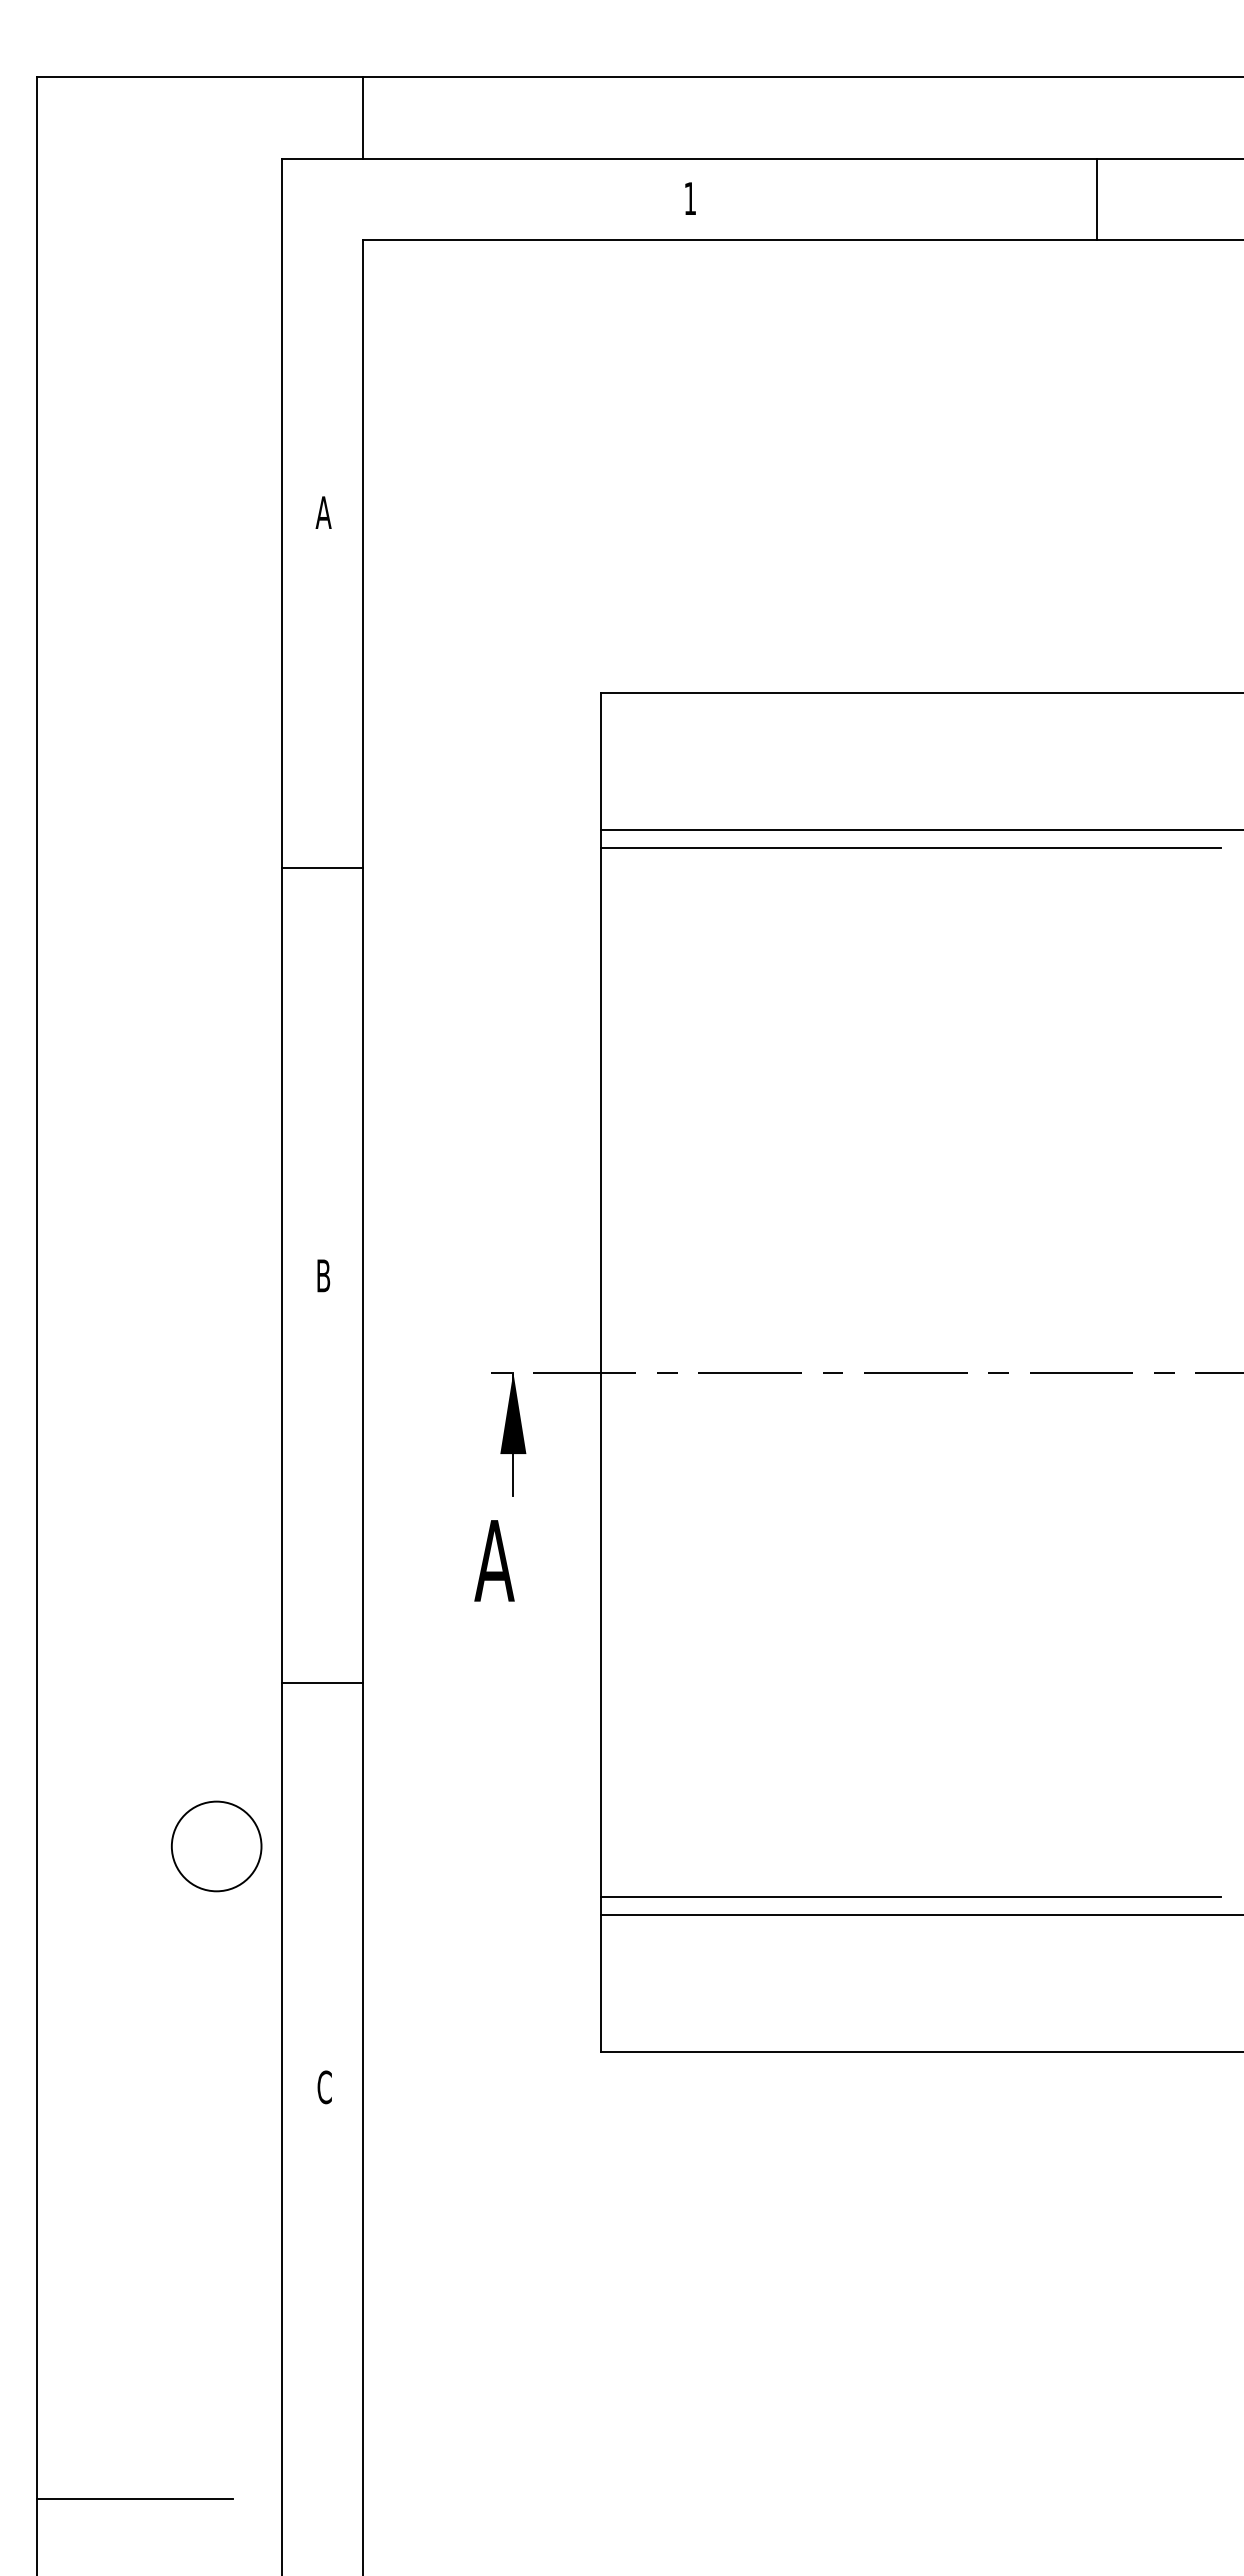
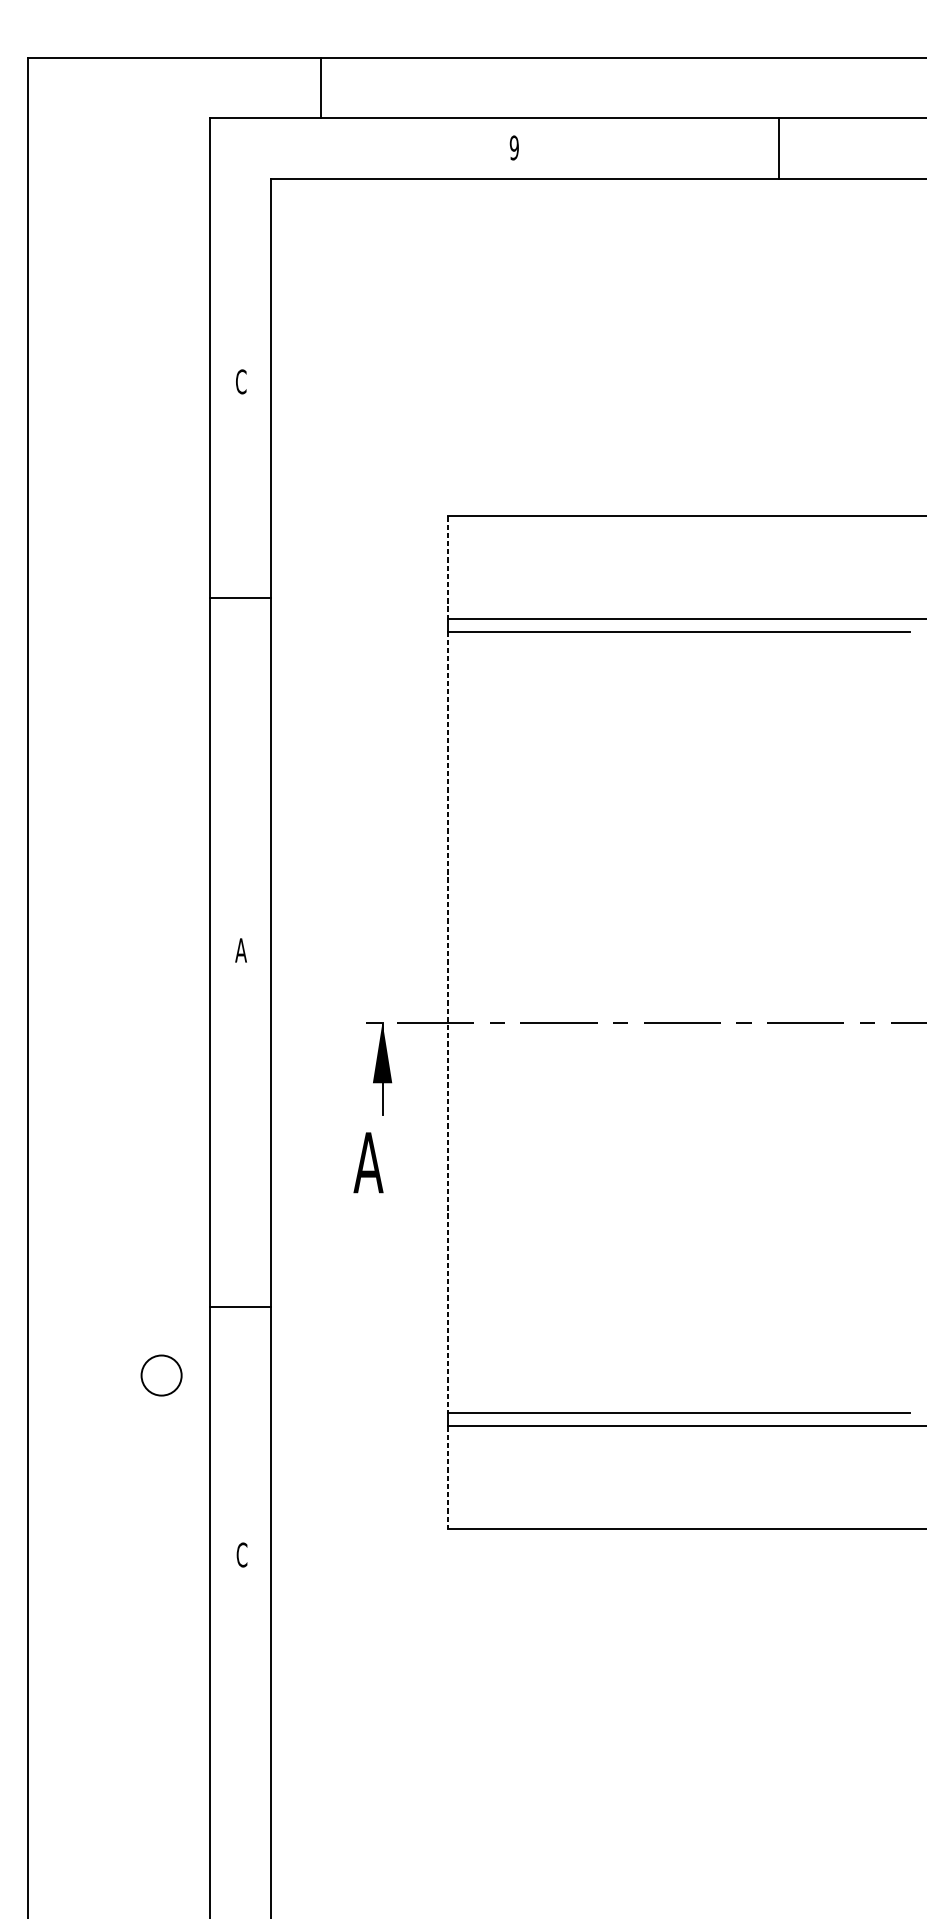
line: (363, 117) -> (320, 87), moved
text: (690, 198) -> (514, 147), 1 -> 9
line: (1097, 199) -> (779, 148), moved
text: (323, 512) -> (241, 381), A -> C
line: (600, 761) -> (447, 567), solid -> dashed
line: (322, 868) -> (240, 598), moved
text: (323, 1275) -> (241, 950), B -> A
line: (600, 1372) -> (447, 1022), solid -> dashed
line: (322, 1683) -> (240, 1307), moved
circle: (216, 1846) -> (161, 1375), size x0.6
line: (600, 1983) -> (447, 1477), solid -> dashed
line: (134, 2498) -> (100, 1861), removed

